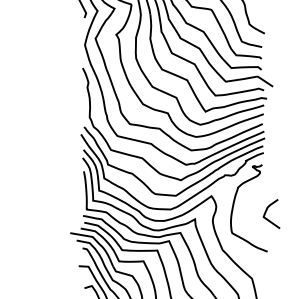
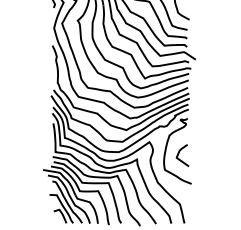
curve: (267, 211) -> (179, 153), moved

